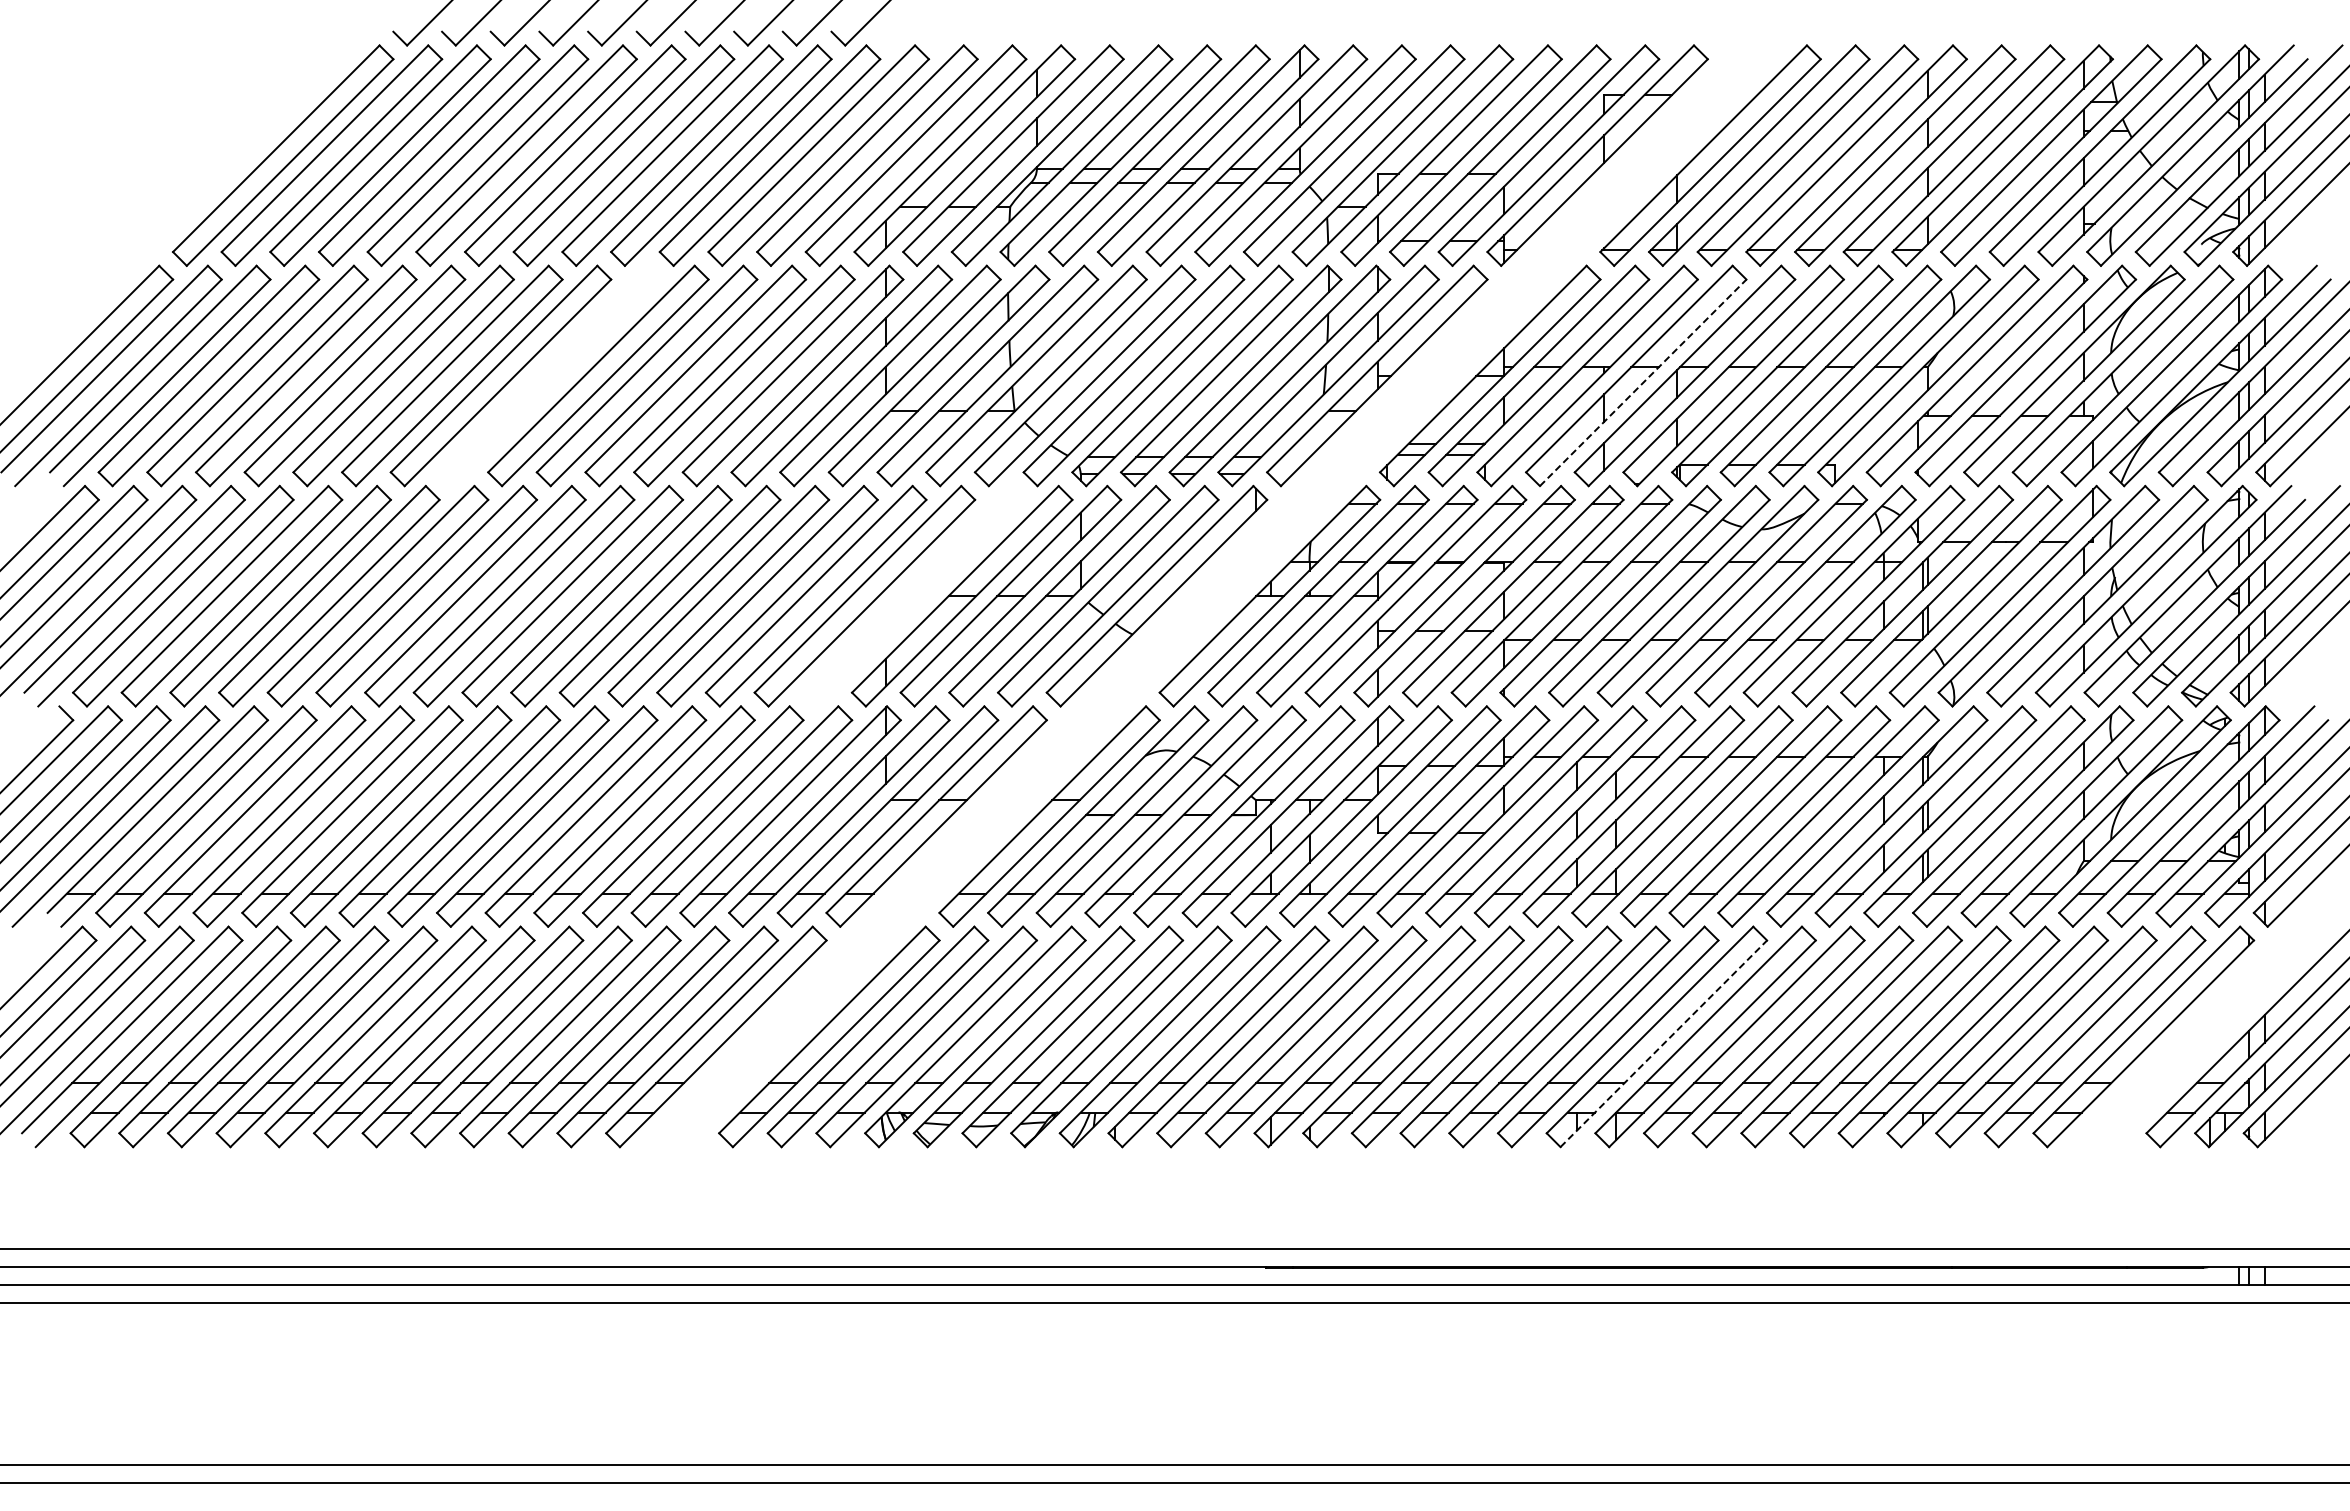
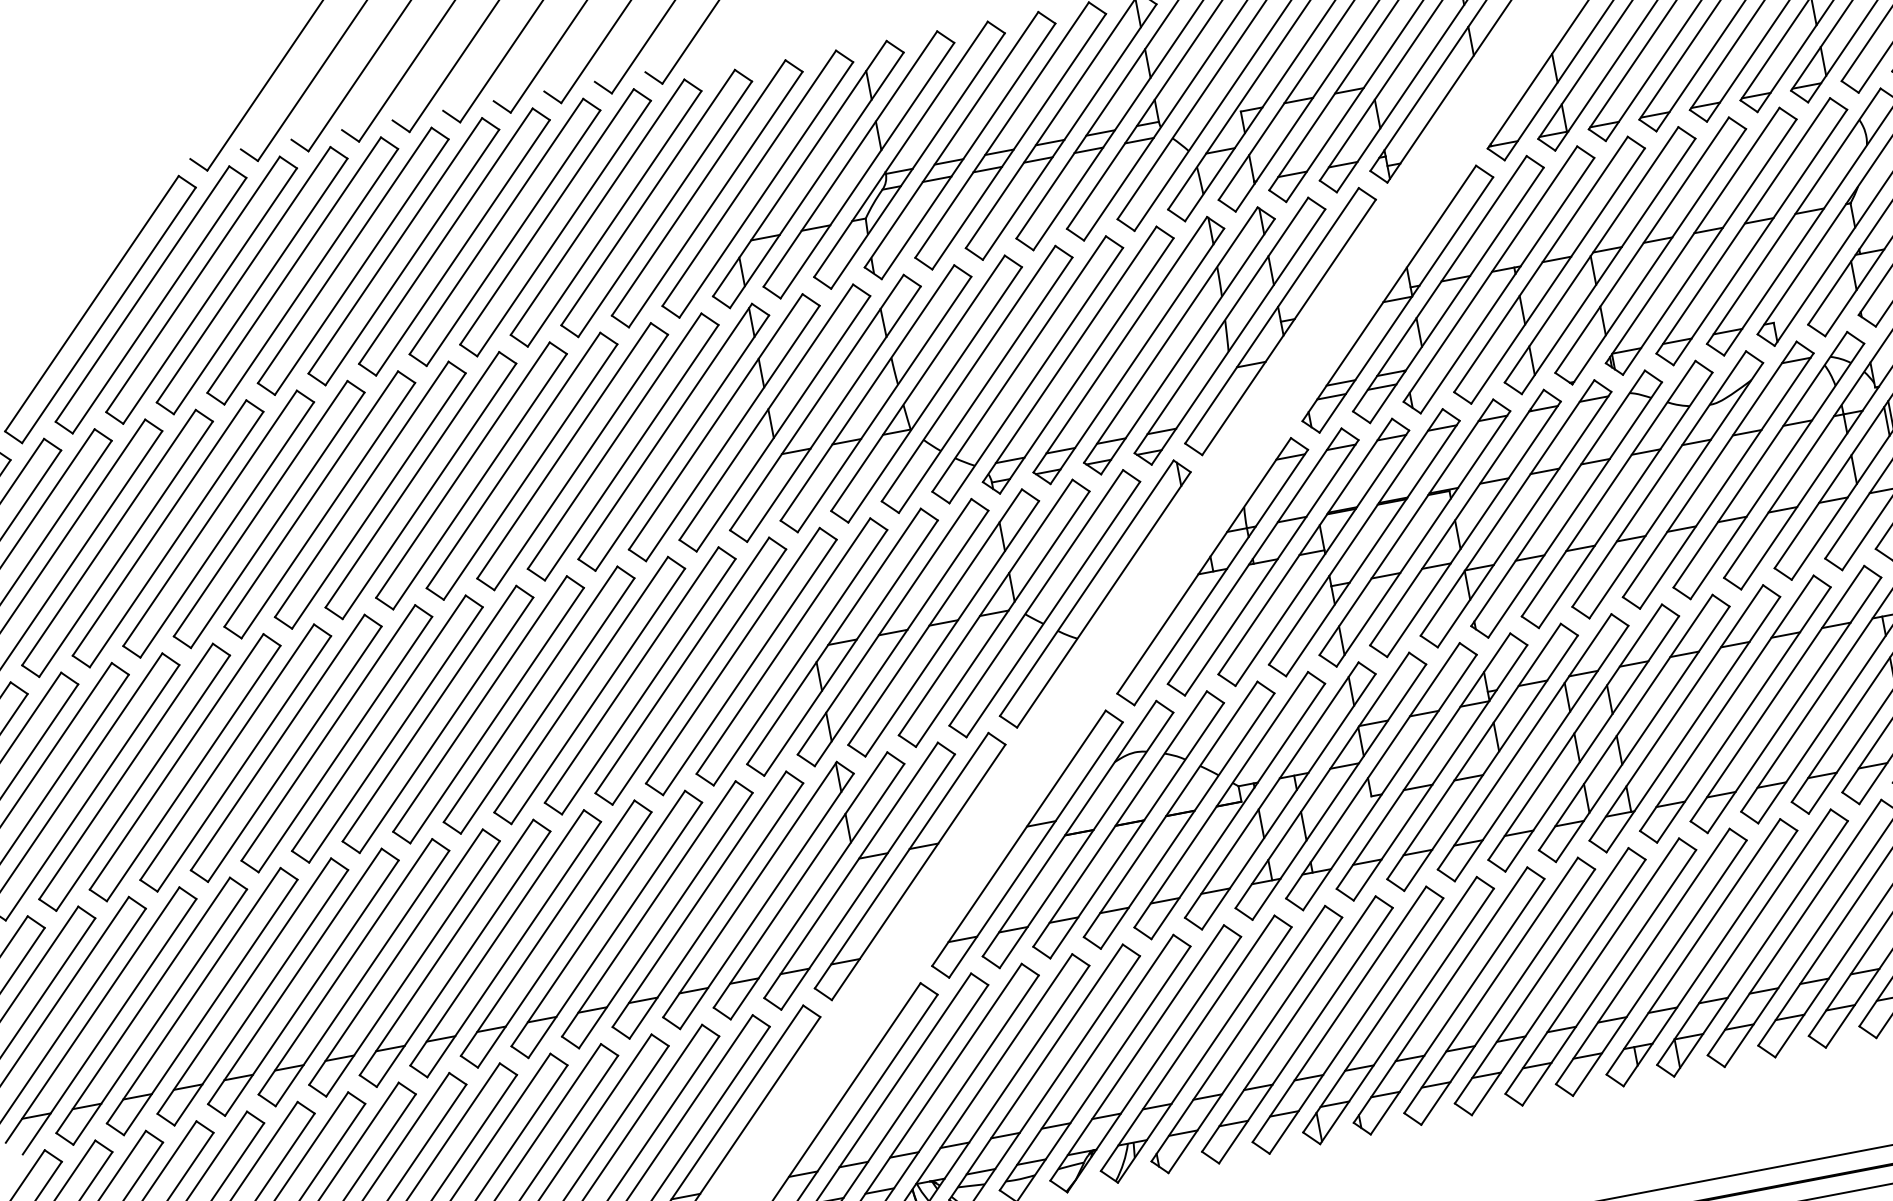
part: (549, 375) -> (420, 485), added
line: (1643, 382) -> (1558, 275), dashed -> solid
part: (913, 596) -> (842, 642), added
line: (1664, 1043) -> (1711, 958), dashed -> solid

